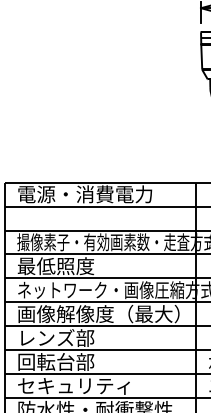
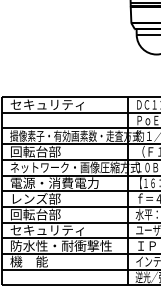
text: (84, 193) -> (54, 104), 電源・消費電力 -> セキュリティ
text: (55, 265) -> (35, 151), 最低照度 -> 回転台部
text: (98, 314) -> (63, 183), 画像解像度（最大） -> 電源・消費電力

